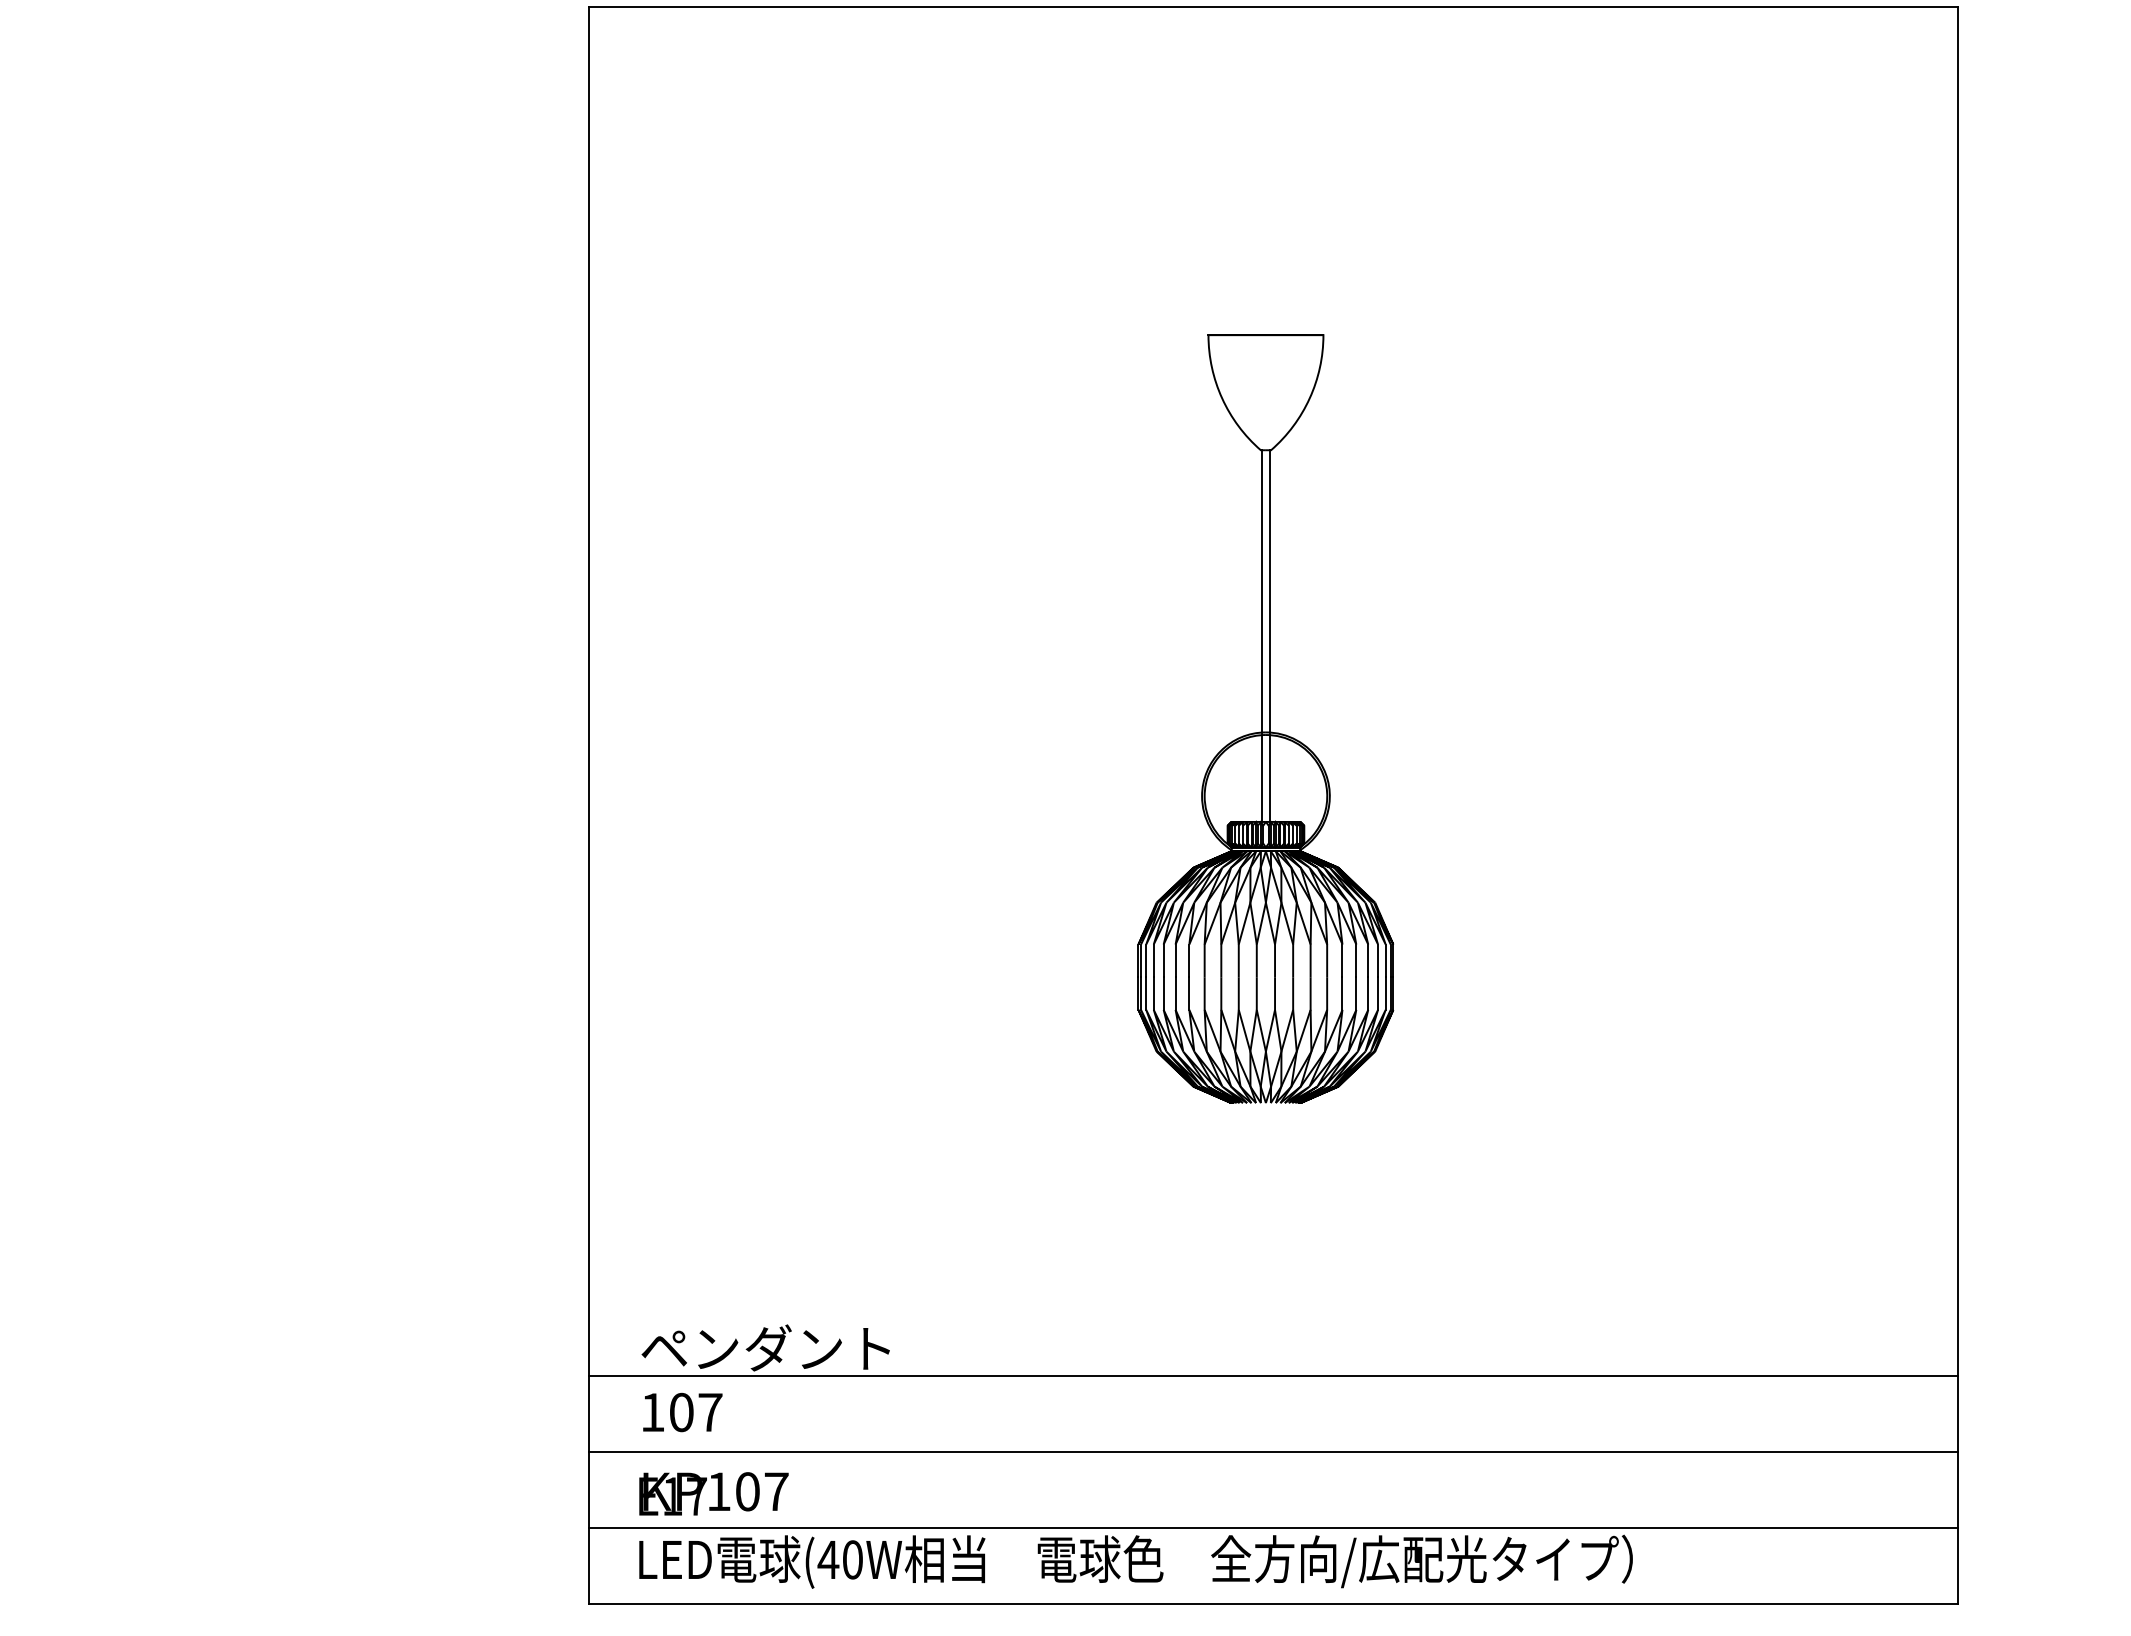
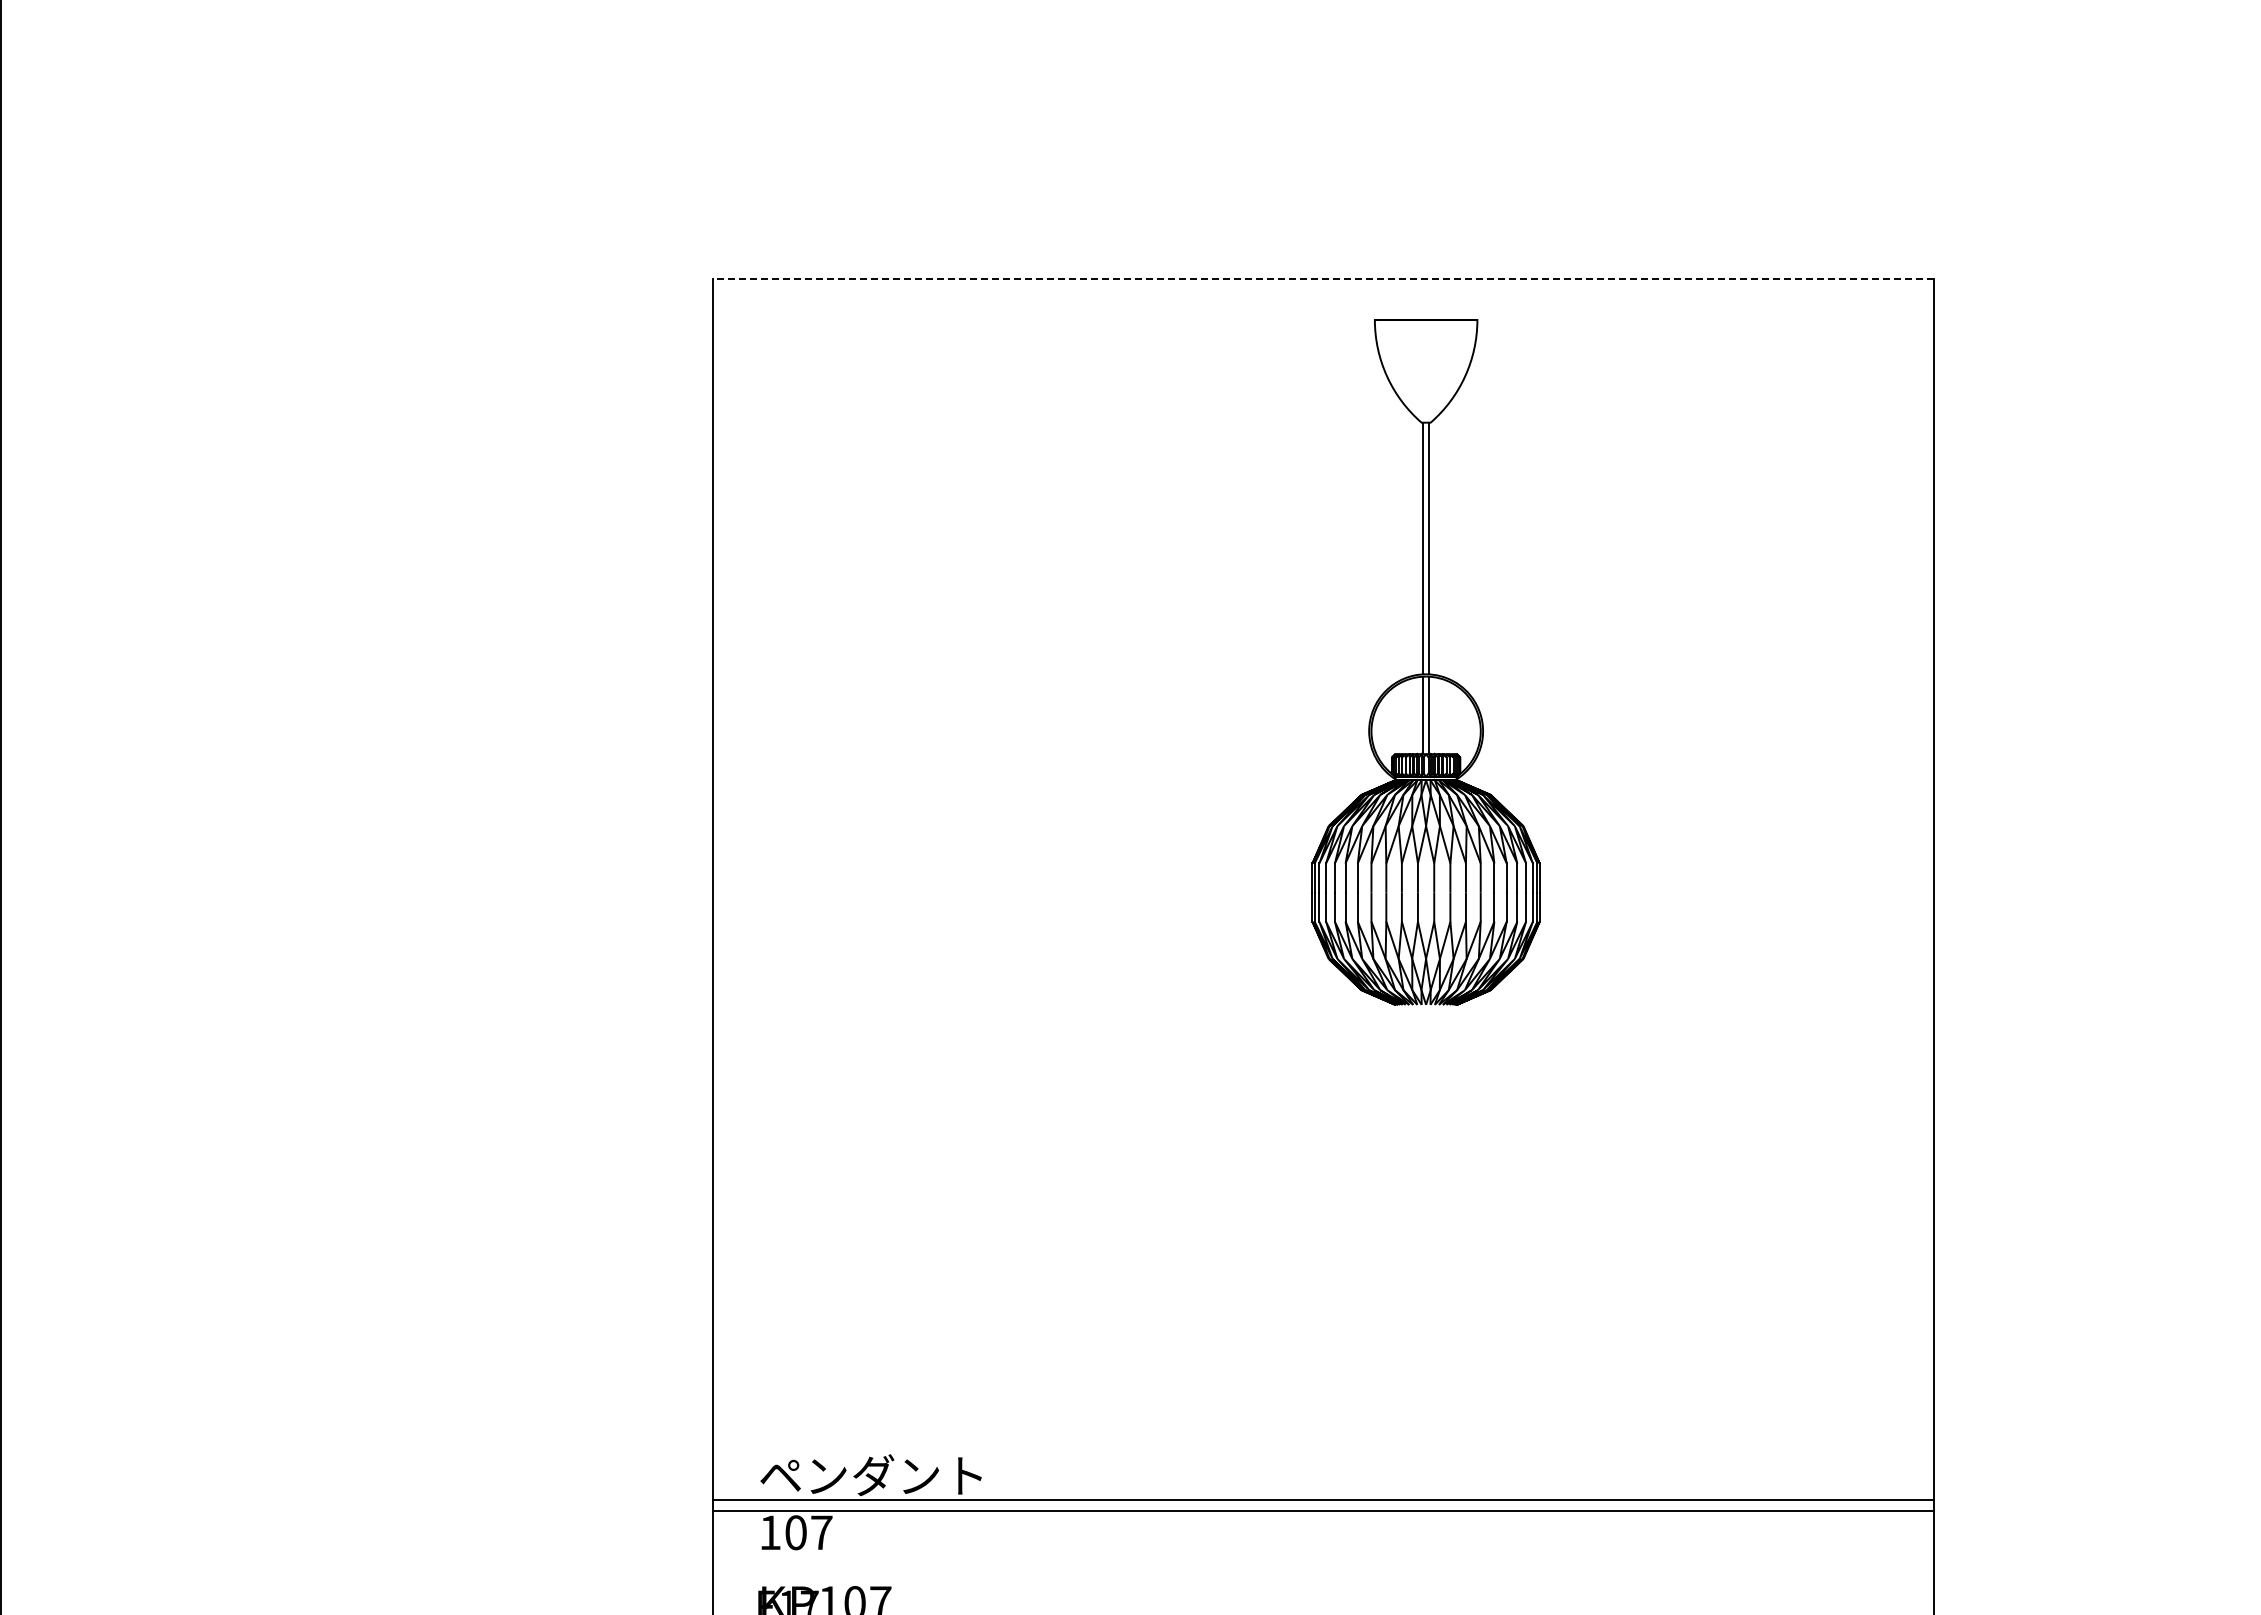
line: (1271, 7) -> (1322, 279), solid -> dashed
part: (1265, 719) -> (1425, 662), moved
line: (1273, 1452) -> (1323, 1511), moved

